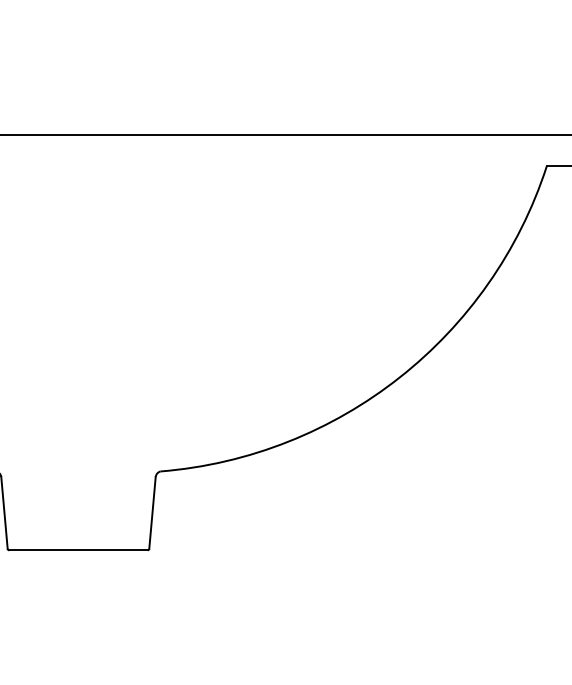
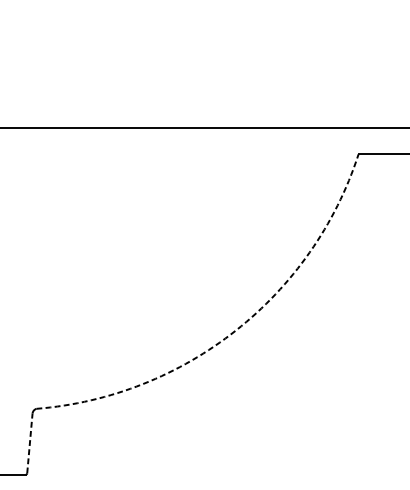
arc: (399, 377) -> (235, 330), solid -> dashed
line: (152, 512) -> (29, 443), solid -> dashed

